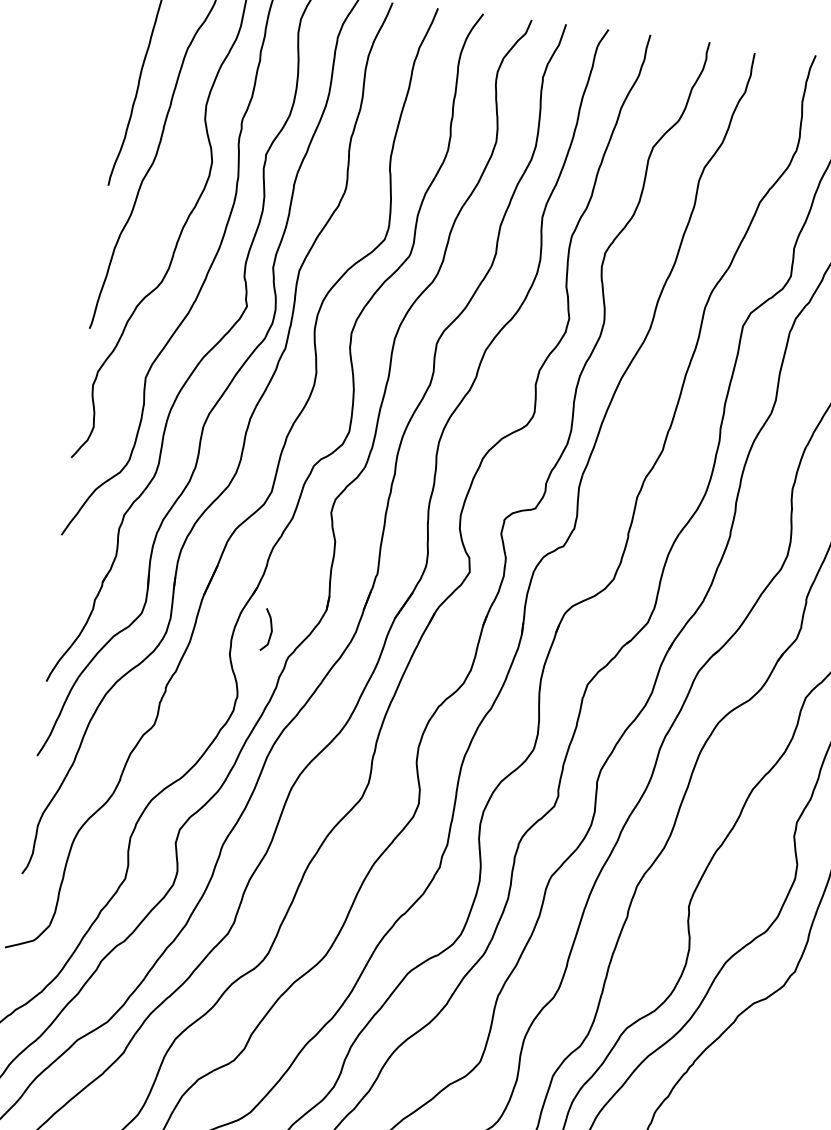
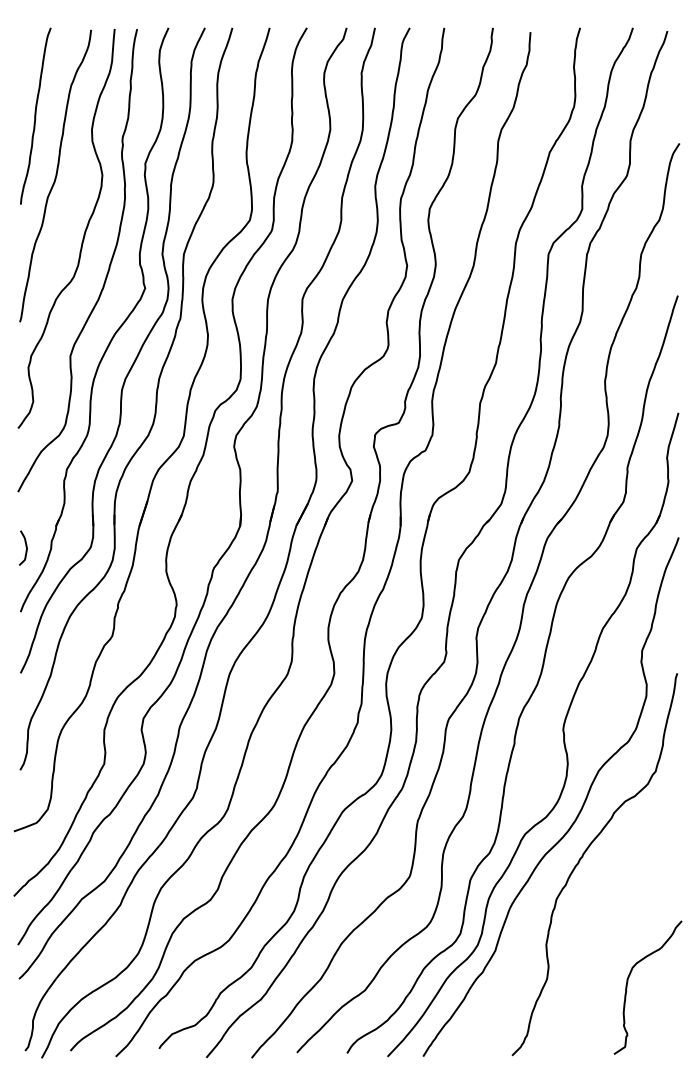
curve: (270, 629) -> (25, 547), moved

